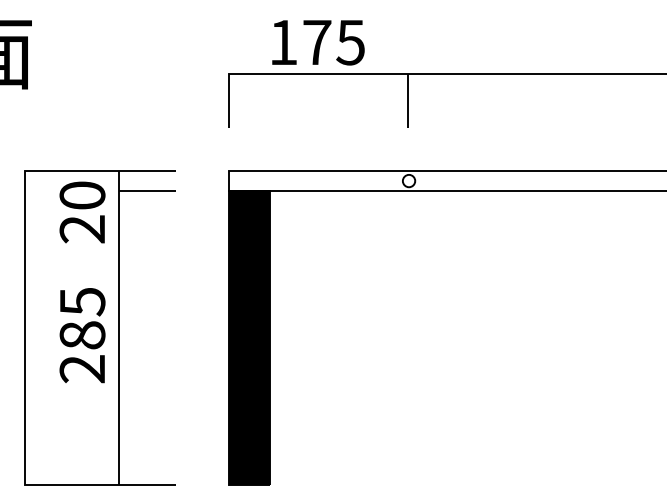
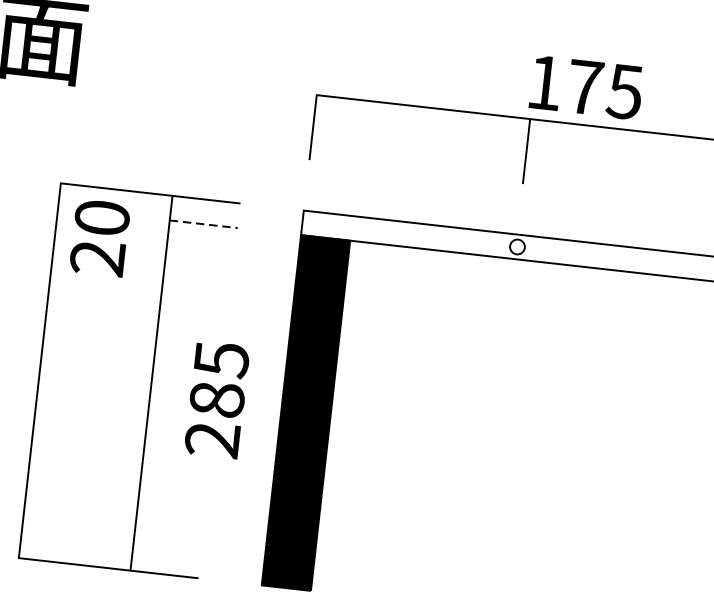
text: (318, 42) -> (586, 87), moved
line: (147, 191) -> (204, 224), solid -> dashed
text: (82, 212) -> (100, 238), moved
text: (82, 335) -> (217, 399), moved

